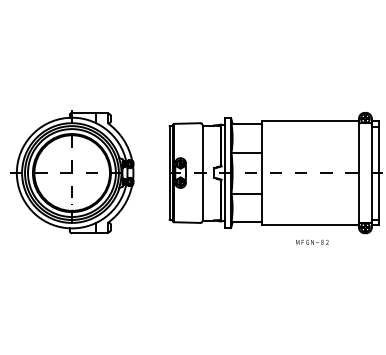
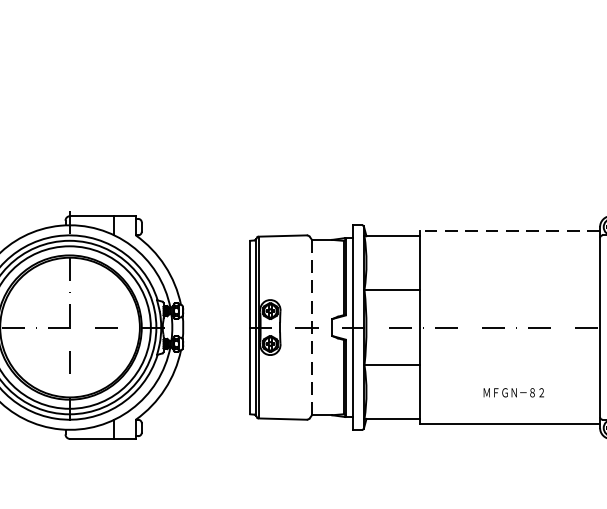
line: (310, 120) -> (510, 230), solid -> dashed
line: (203, 172) -> (312, 326), solid -> dashed
text: (312, 241) -> (514, 391), moved

